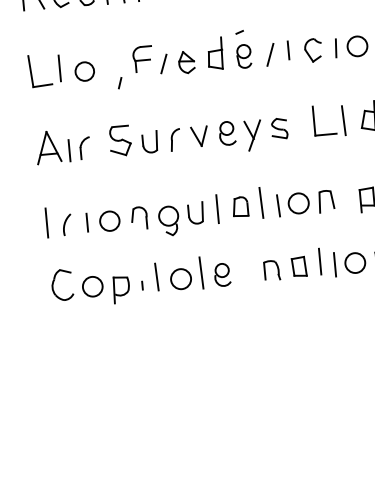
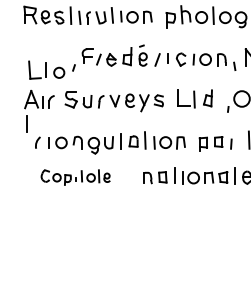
part: (61, 67) -> (46, 69), moved
line: (45, 222) -> (26, 123), moved
part: (140, 281) -> (75, 177), size x0.7

